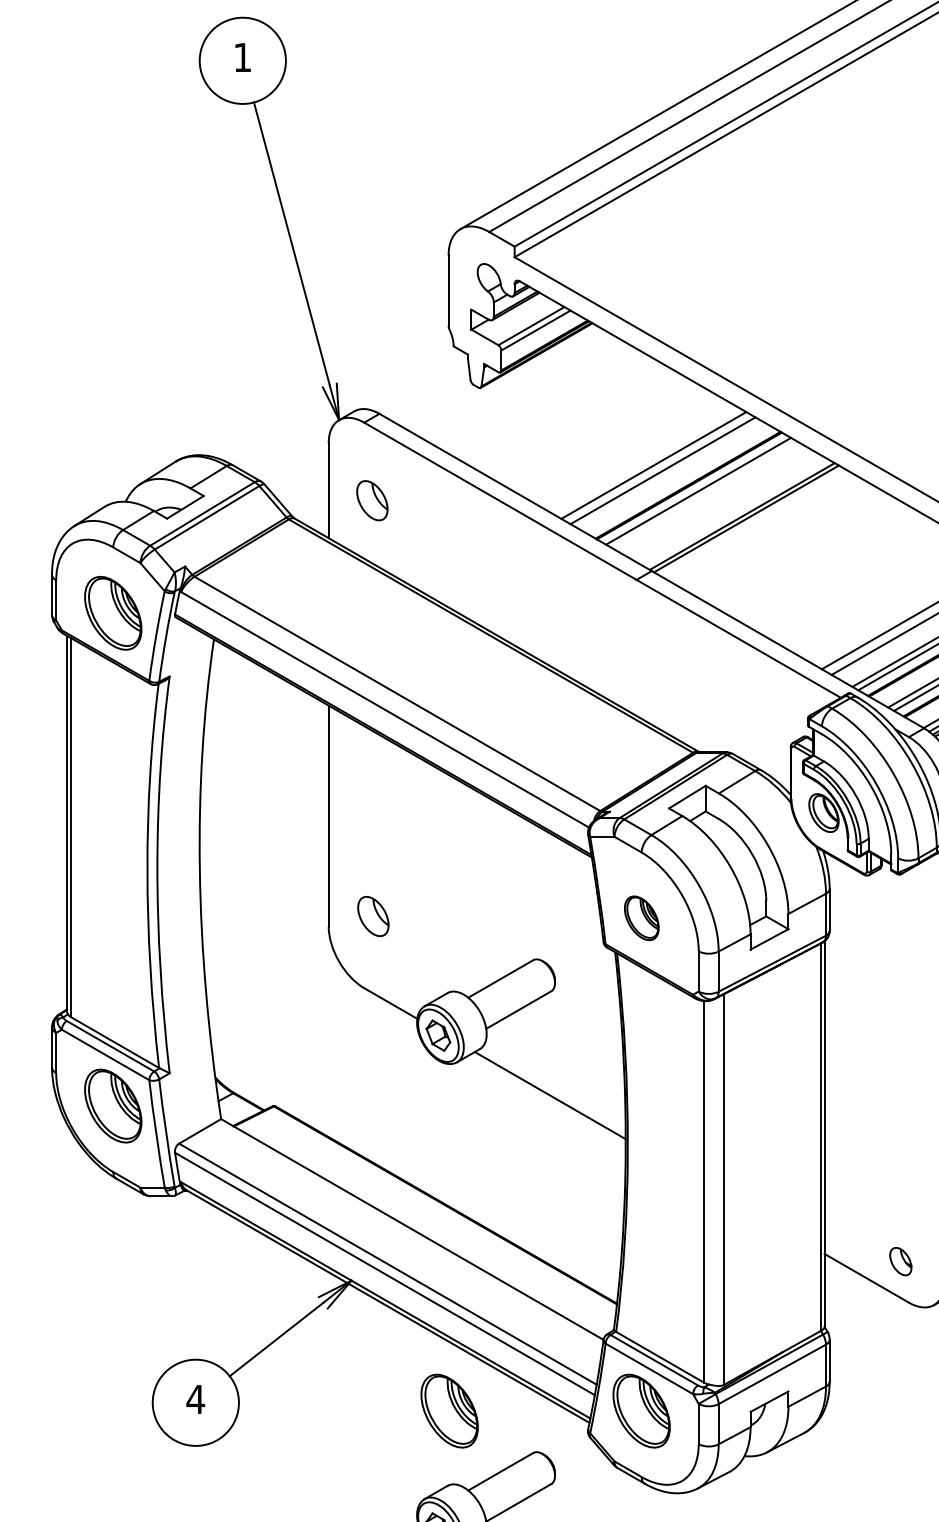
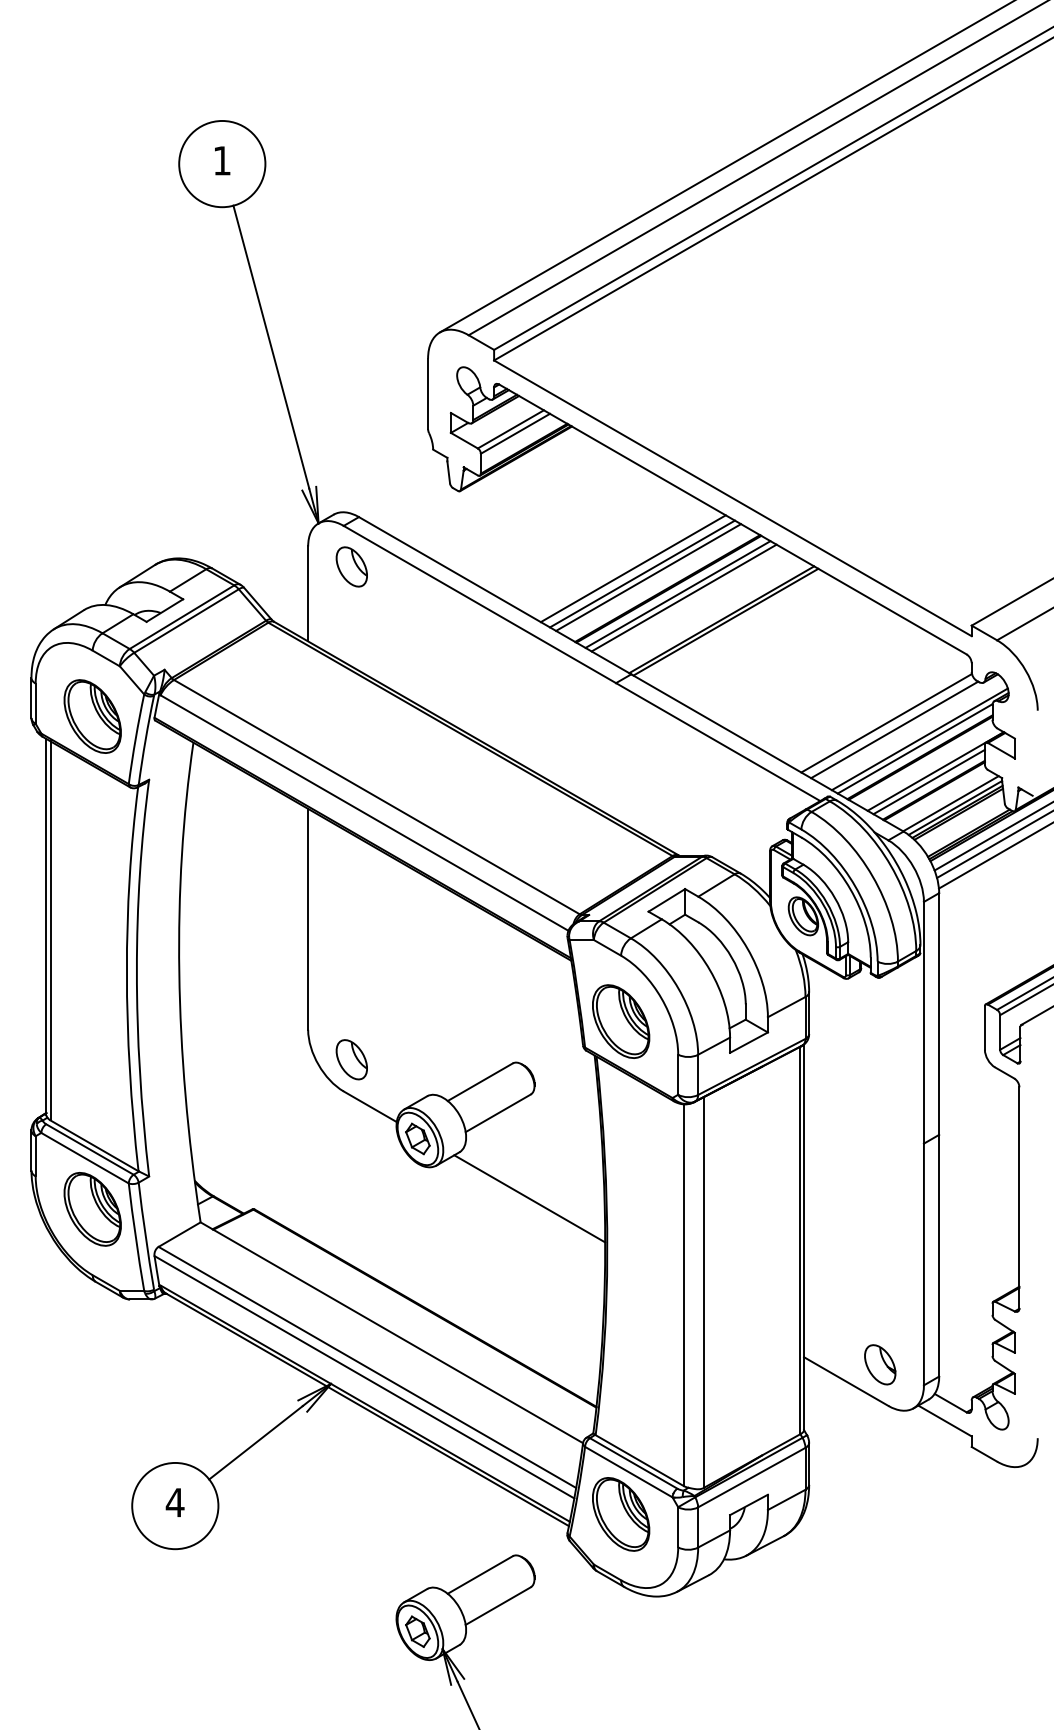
line: (669, 474) -> (648, 577), added
line: (704, 494) -> (683, 597), added
part: (372, 500) -> (351, 566), moved
part: (373, 916) -> (351, 1059), moved
part: (642, 918) -> (621, 1021), size x1.67
part: (901, 1261) -> (880, 1364), size x1.43
part: (450, 1411) -> (429, 1514), removed

